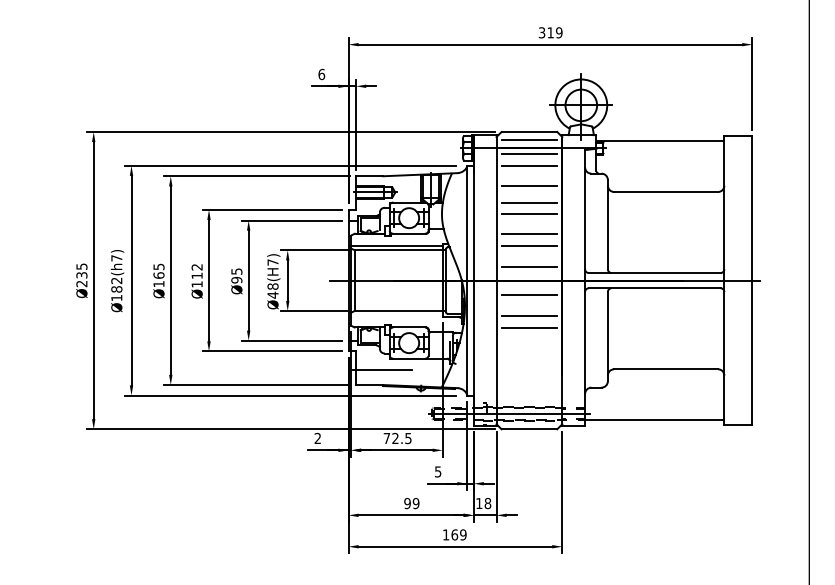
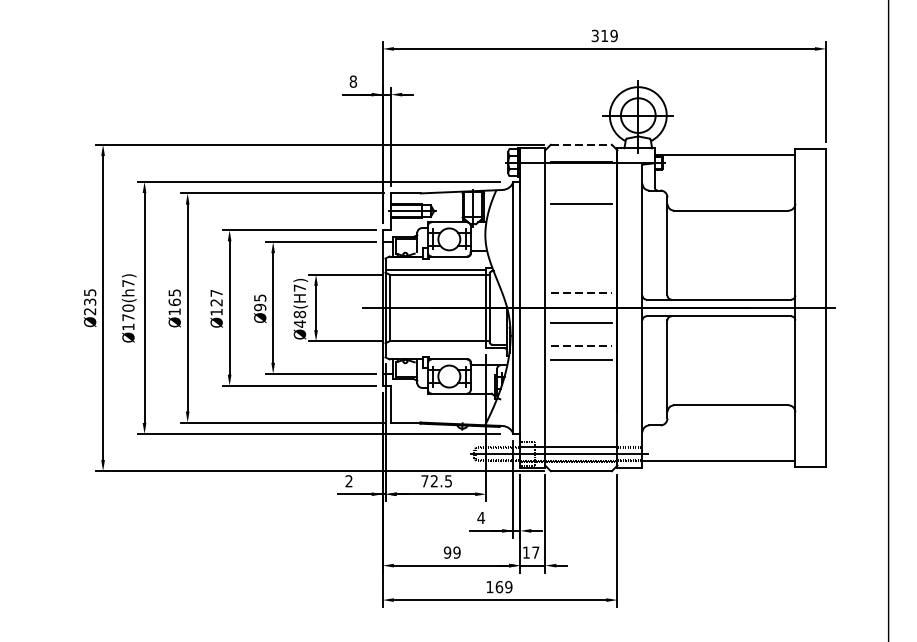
text: (321, 74) -> (353, 81), 6 -> 8
line: (529, 131) -> (581, 144), solid -> dashed
line: (529, 139) -> (581, 153), removed
line: (529, 153) -> (581, 168), removed
line: (529, 166) -> (581, 182), removed
line: (529, 203) -> (581, 223), removed
line: (529, 214) -> (581, 235), removed
line: (529, 233) -> (581, 256), removed
line: (529, 245) -> (581, 269), removed
line: (529, 266) -> (581, 292), solid -> dashed
text: (196, 271) -> (215, 297), 112 -> 127
text: (116, 284) -> (128, 312), 182(h7) -> 170(h7)
line: (529, 315) -> (581, 346), solid -> dashed
line: (382, 369) -> (420, 405), removed
text: (437, 471) -> (480, 517), 5 -> 4
text: (487, 503) -> (535, 552), 18 -> 17

